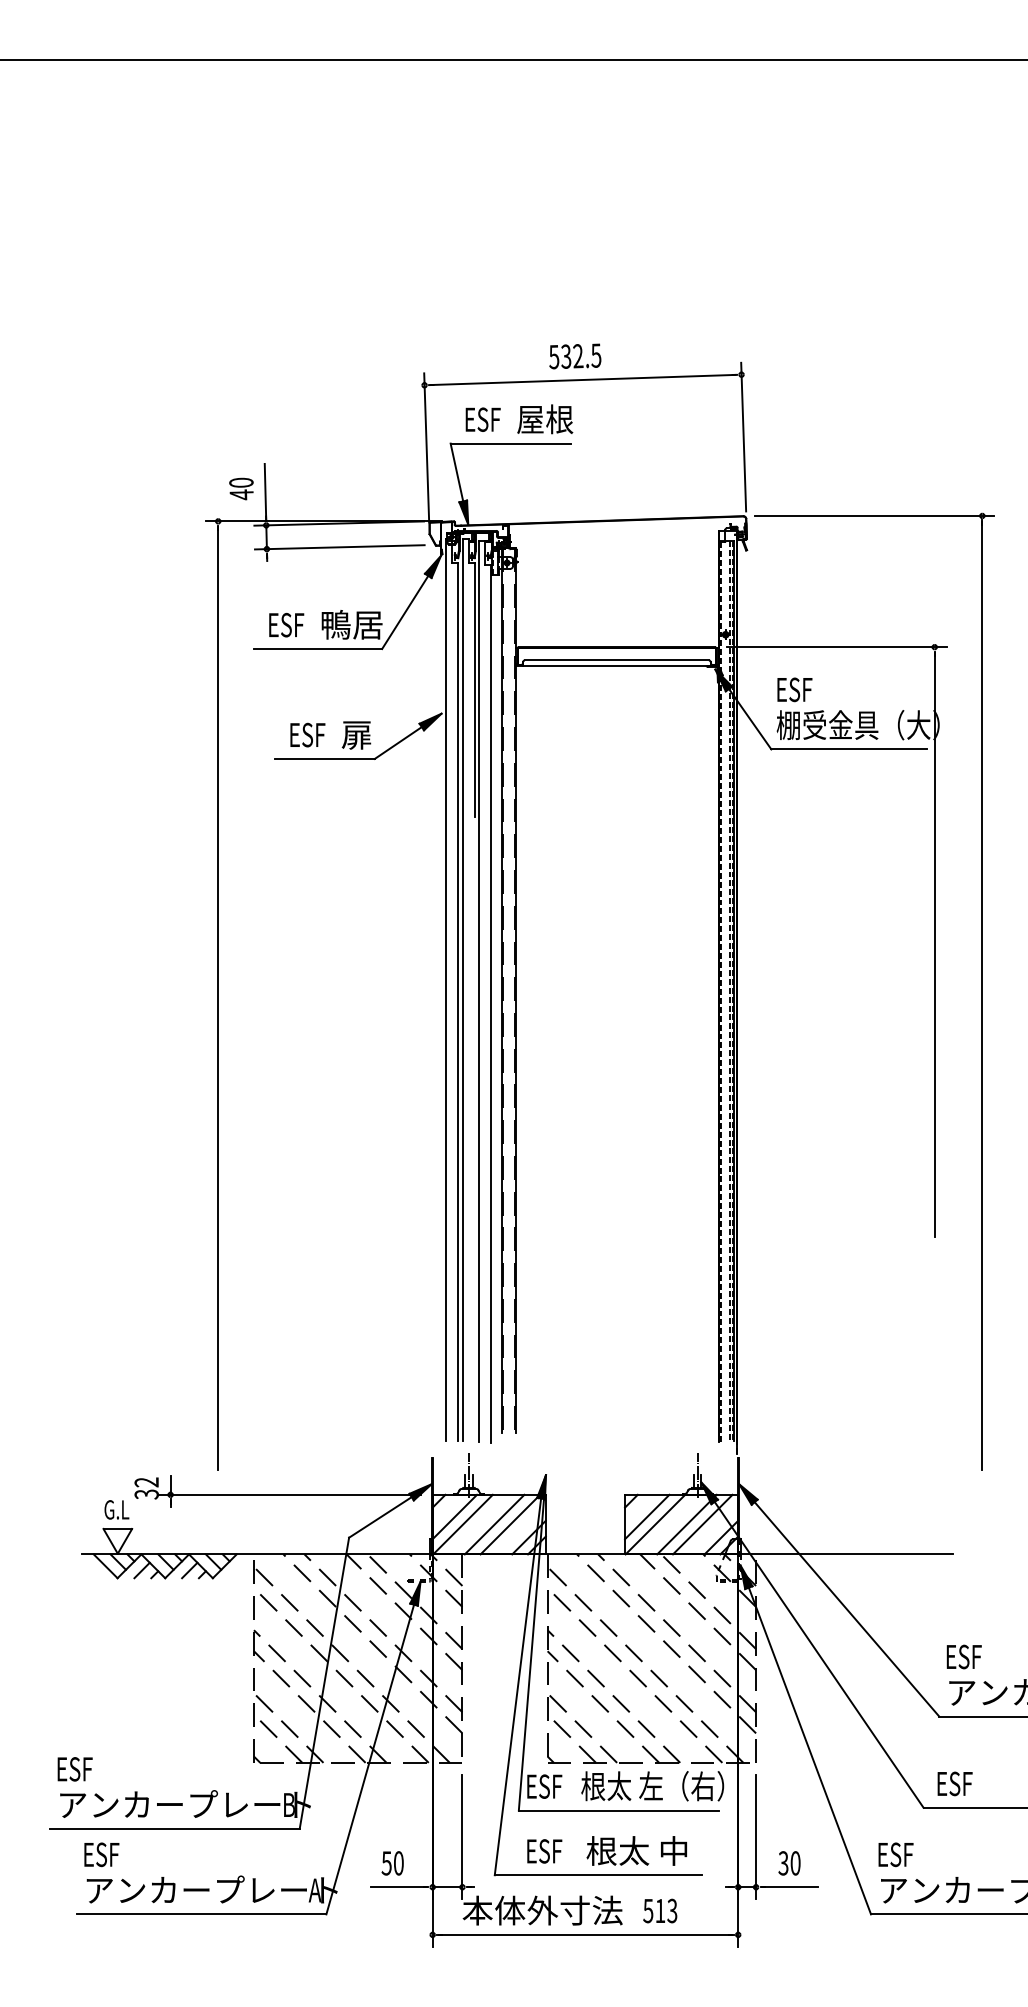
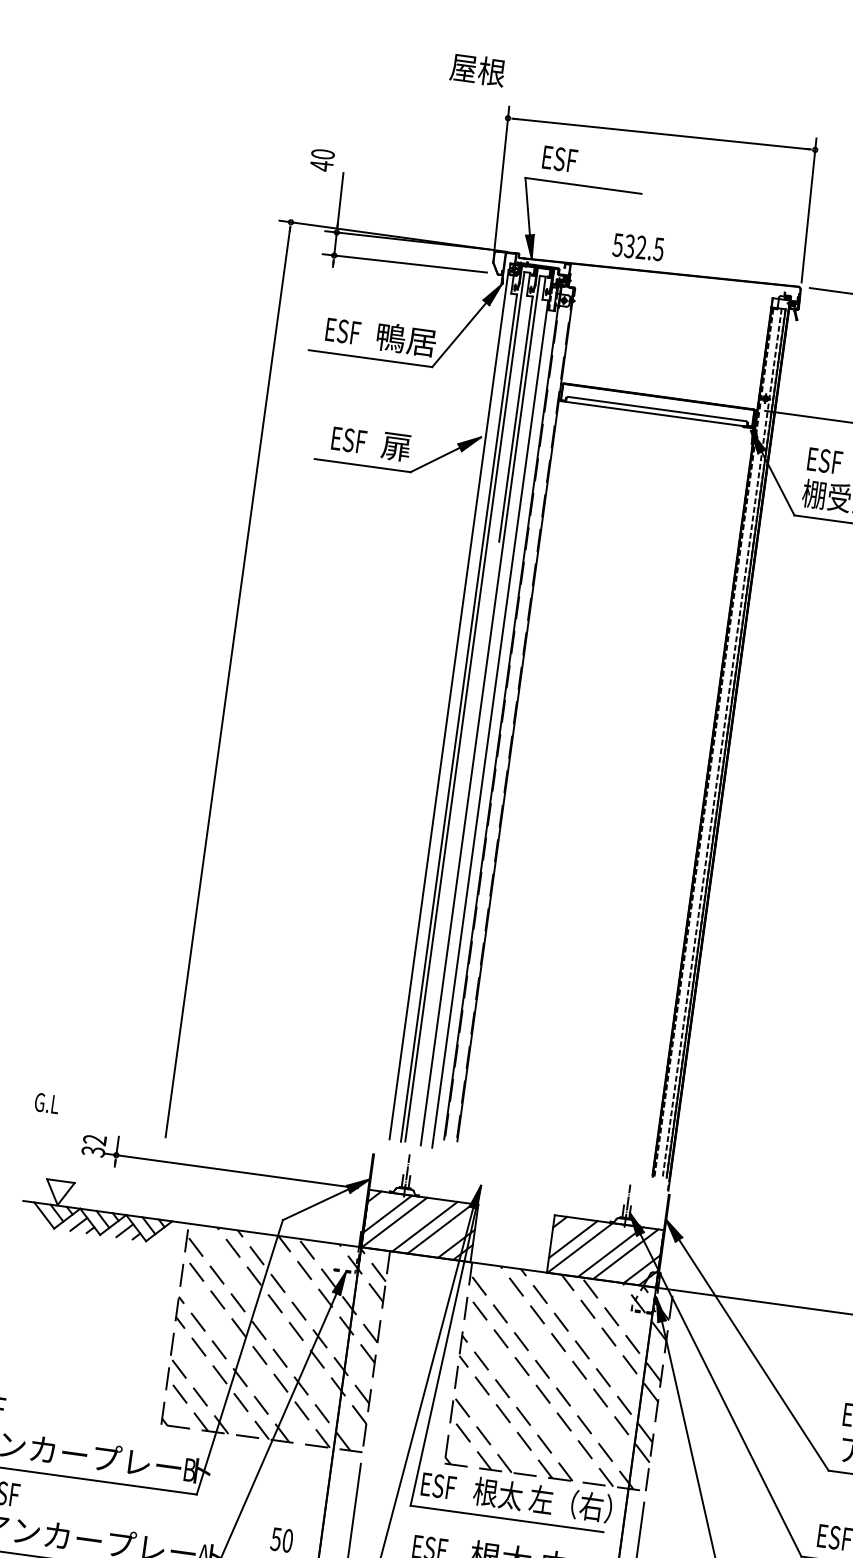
text: (575, 356) -> (638, 247), moved
text: (545, 419) -> (478, 70), moved
text: (241, 488) -> (322, 159), moved
text: (116, 1509) -> (46, 1103), moved

